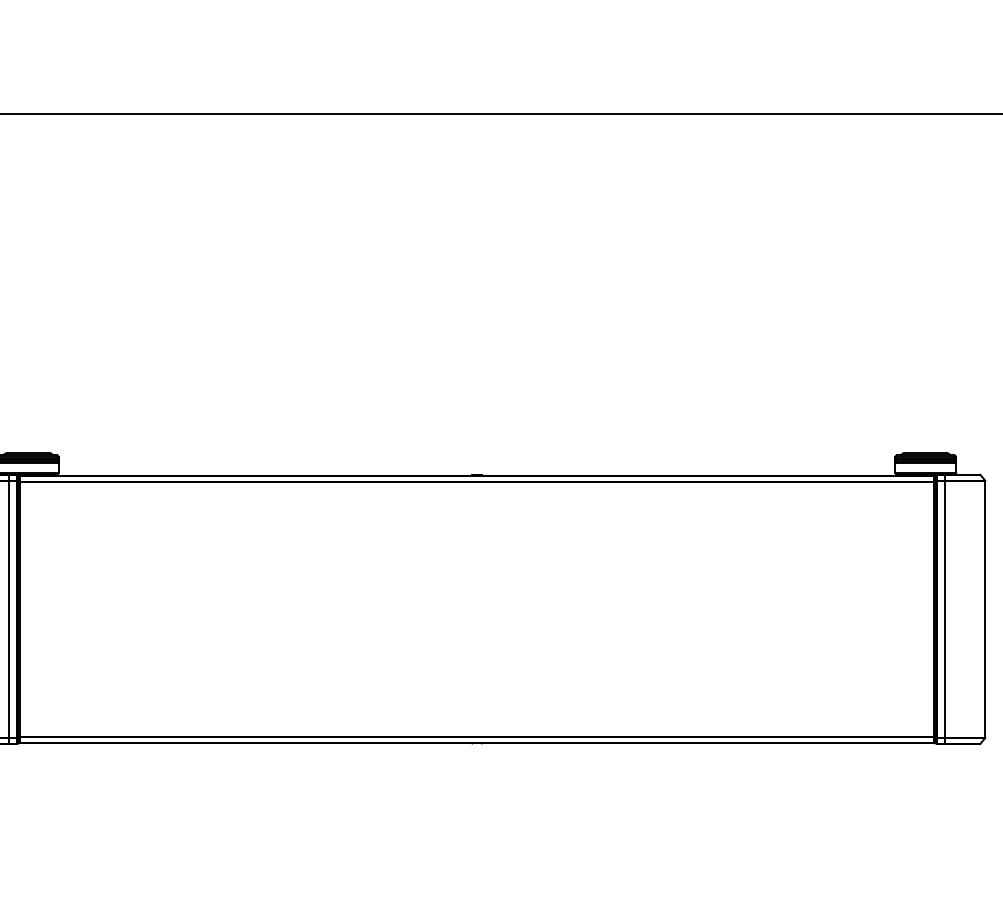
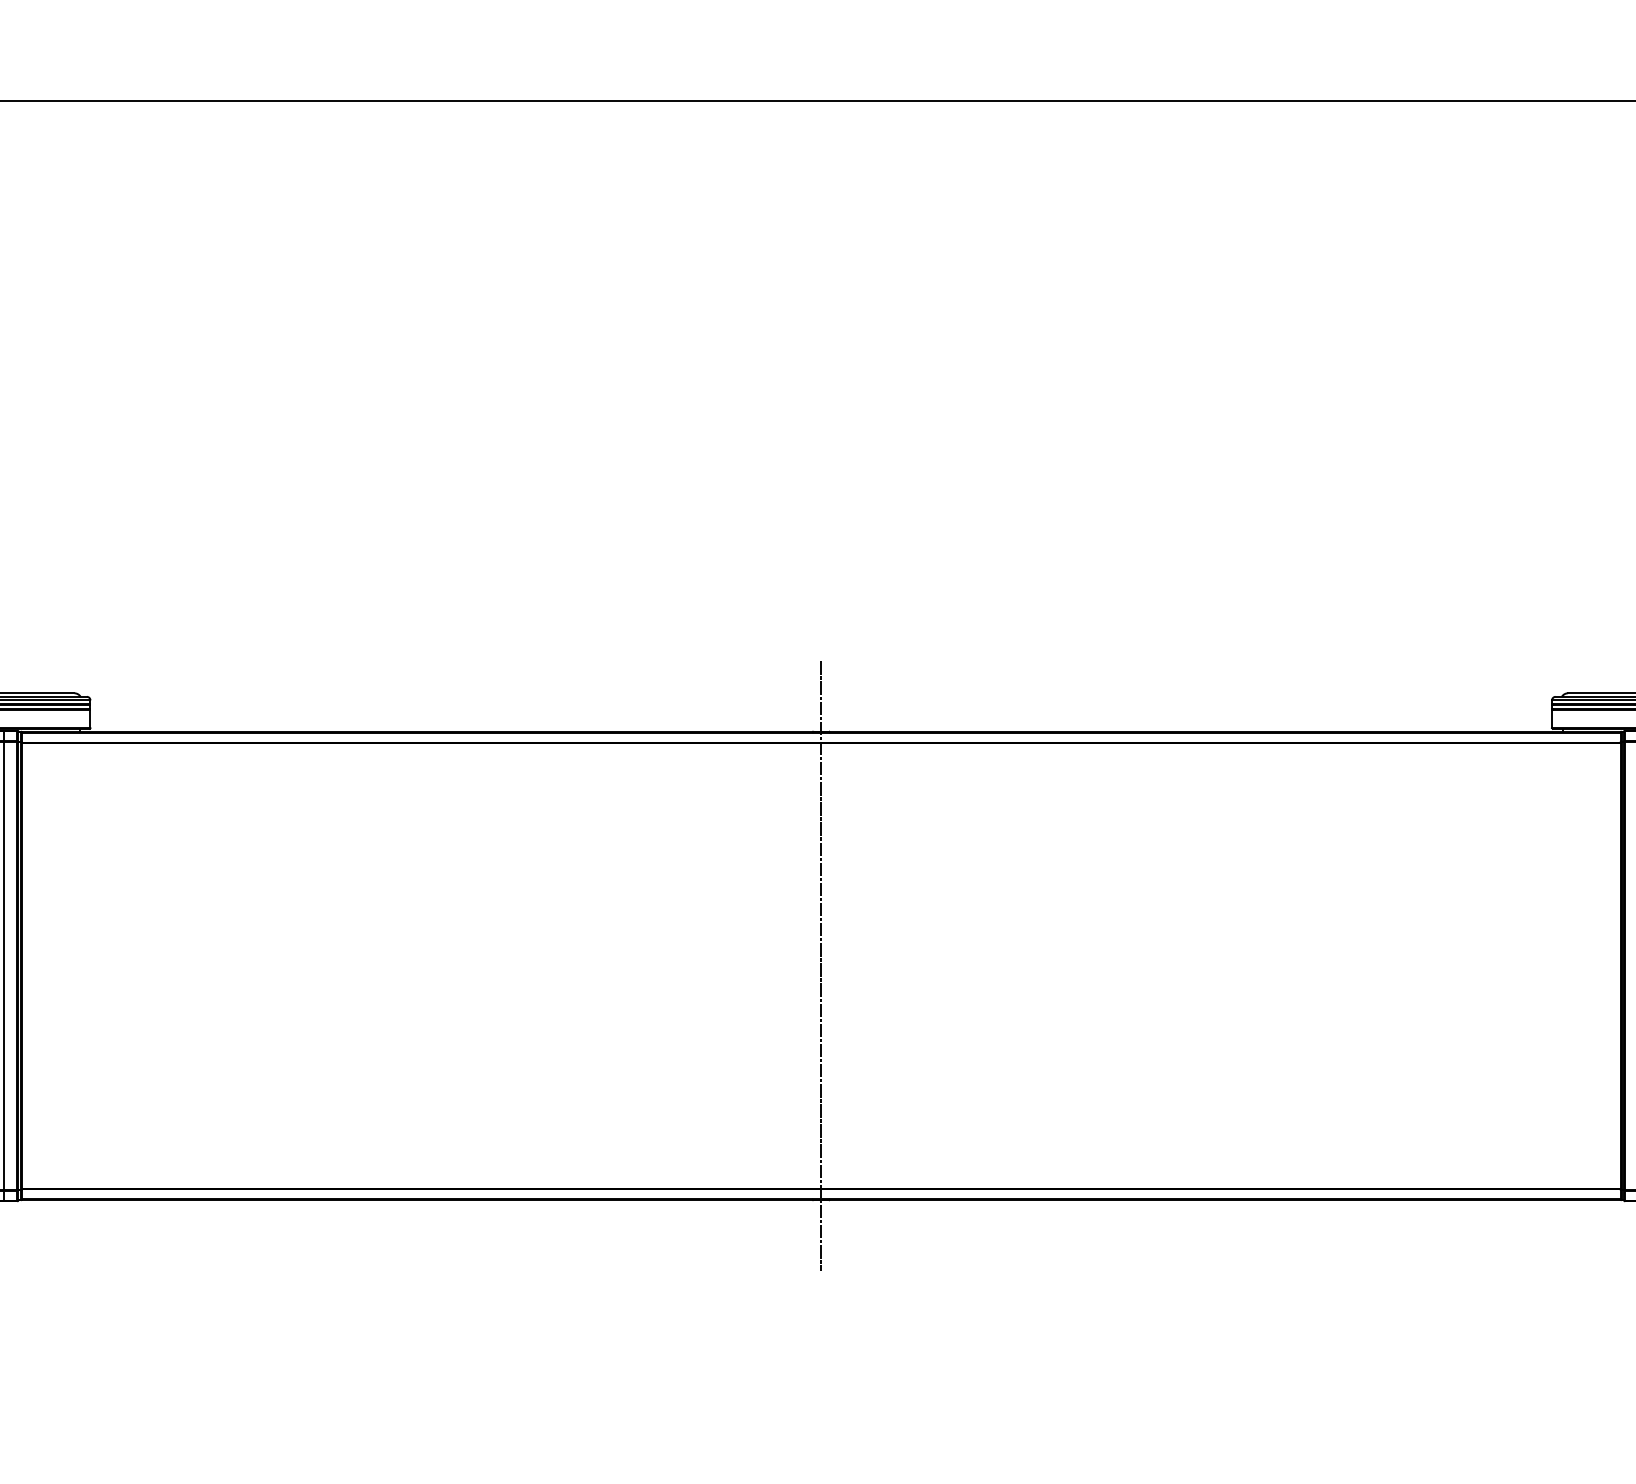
line: (477, 609) -> (822, 966), added

